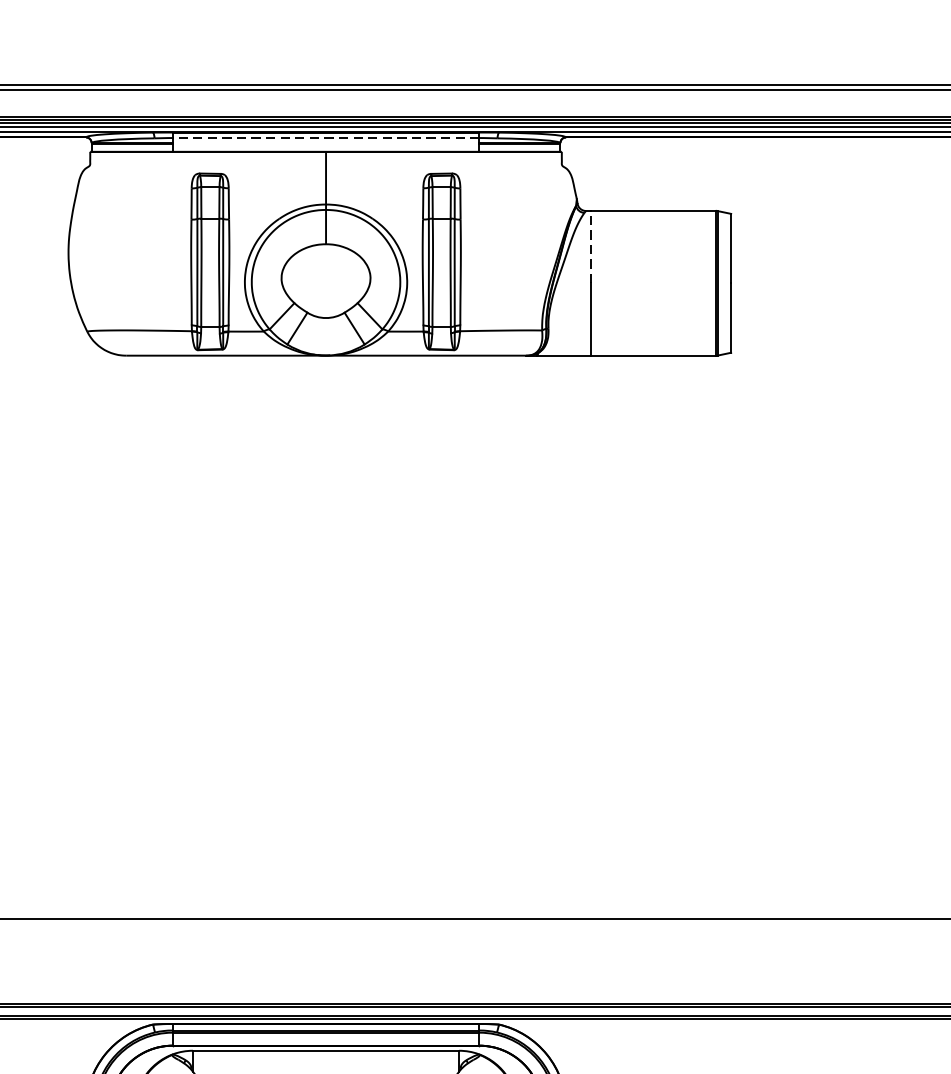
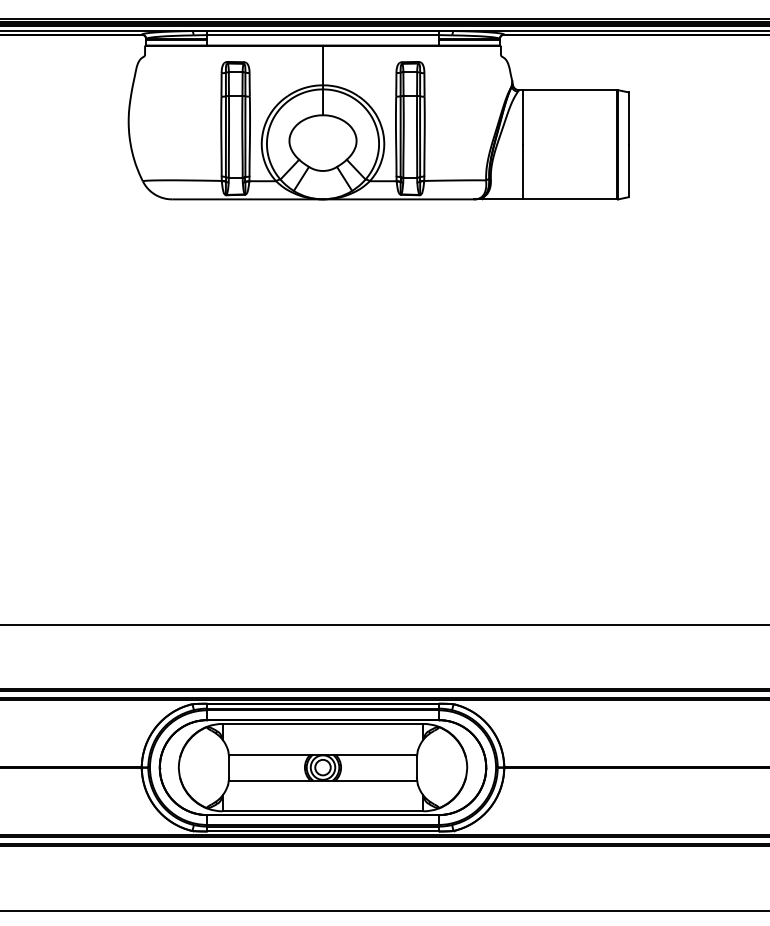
line: (326, 138) -> (323, 35), dashed -> solid
line: (590, 245) -> (522, 116), dashed -> solid

